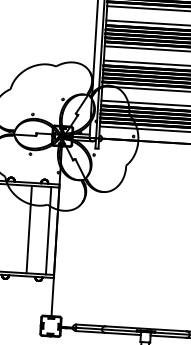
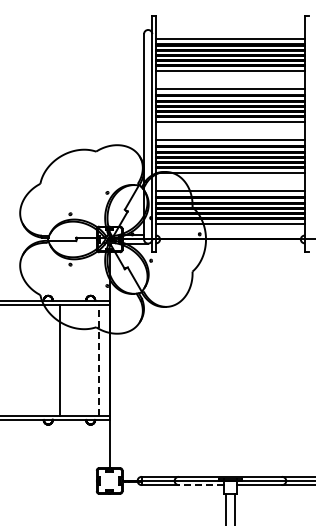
line: (29, 229) -> (59, 359), moved
line: (48, 230) -> (99, 360), solid -> dashed
line: (122, 334) -> (201, 485), solid -> dashed

